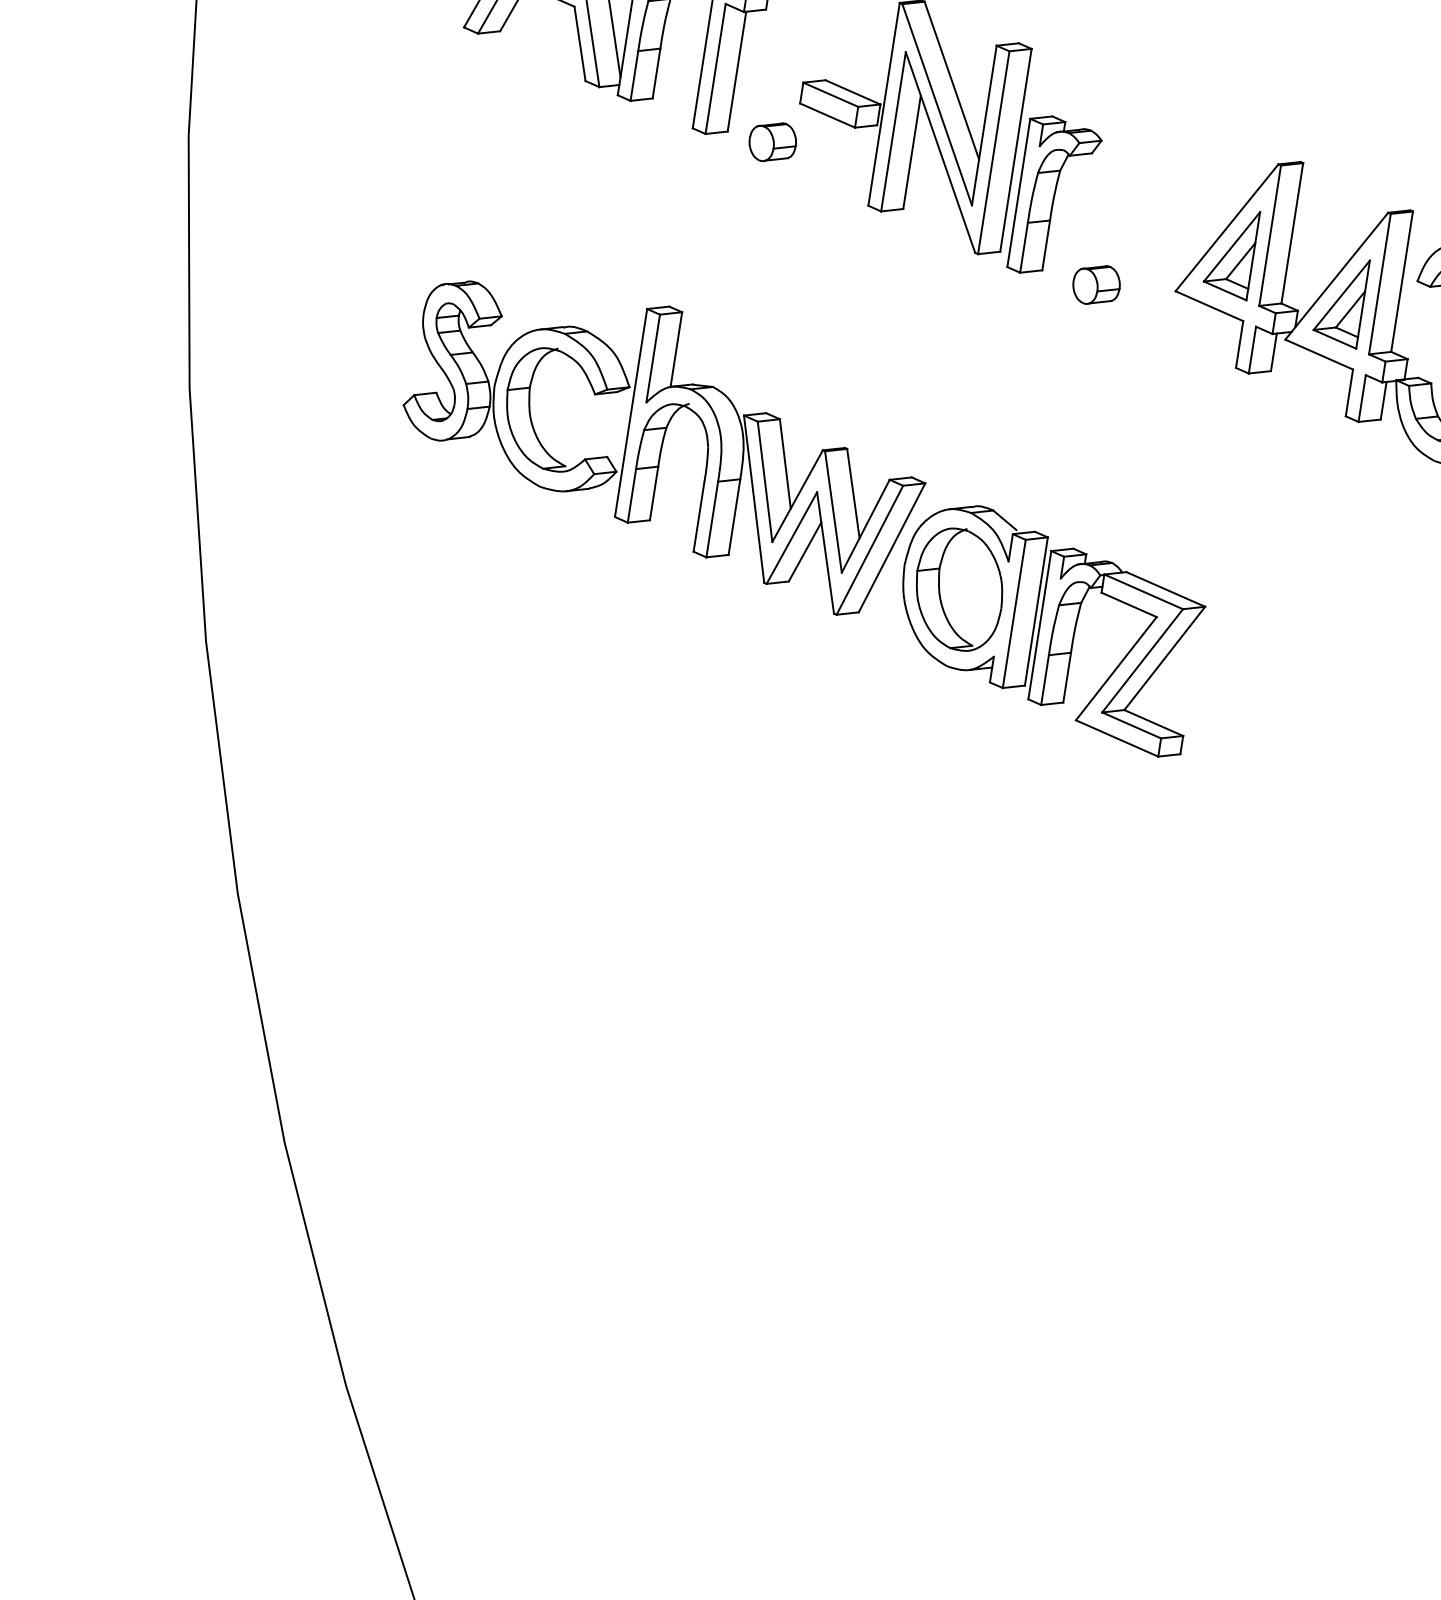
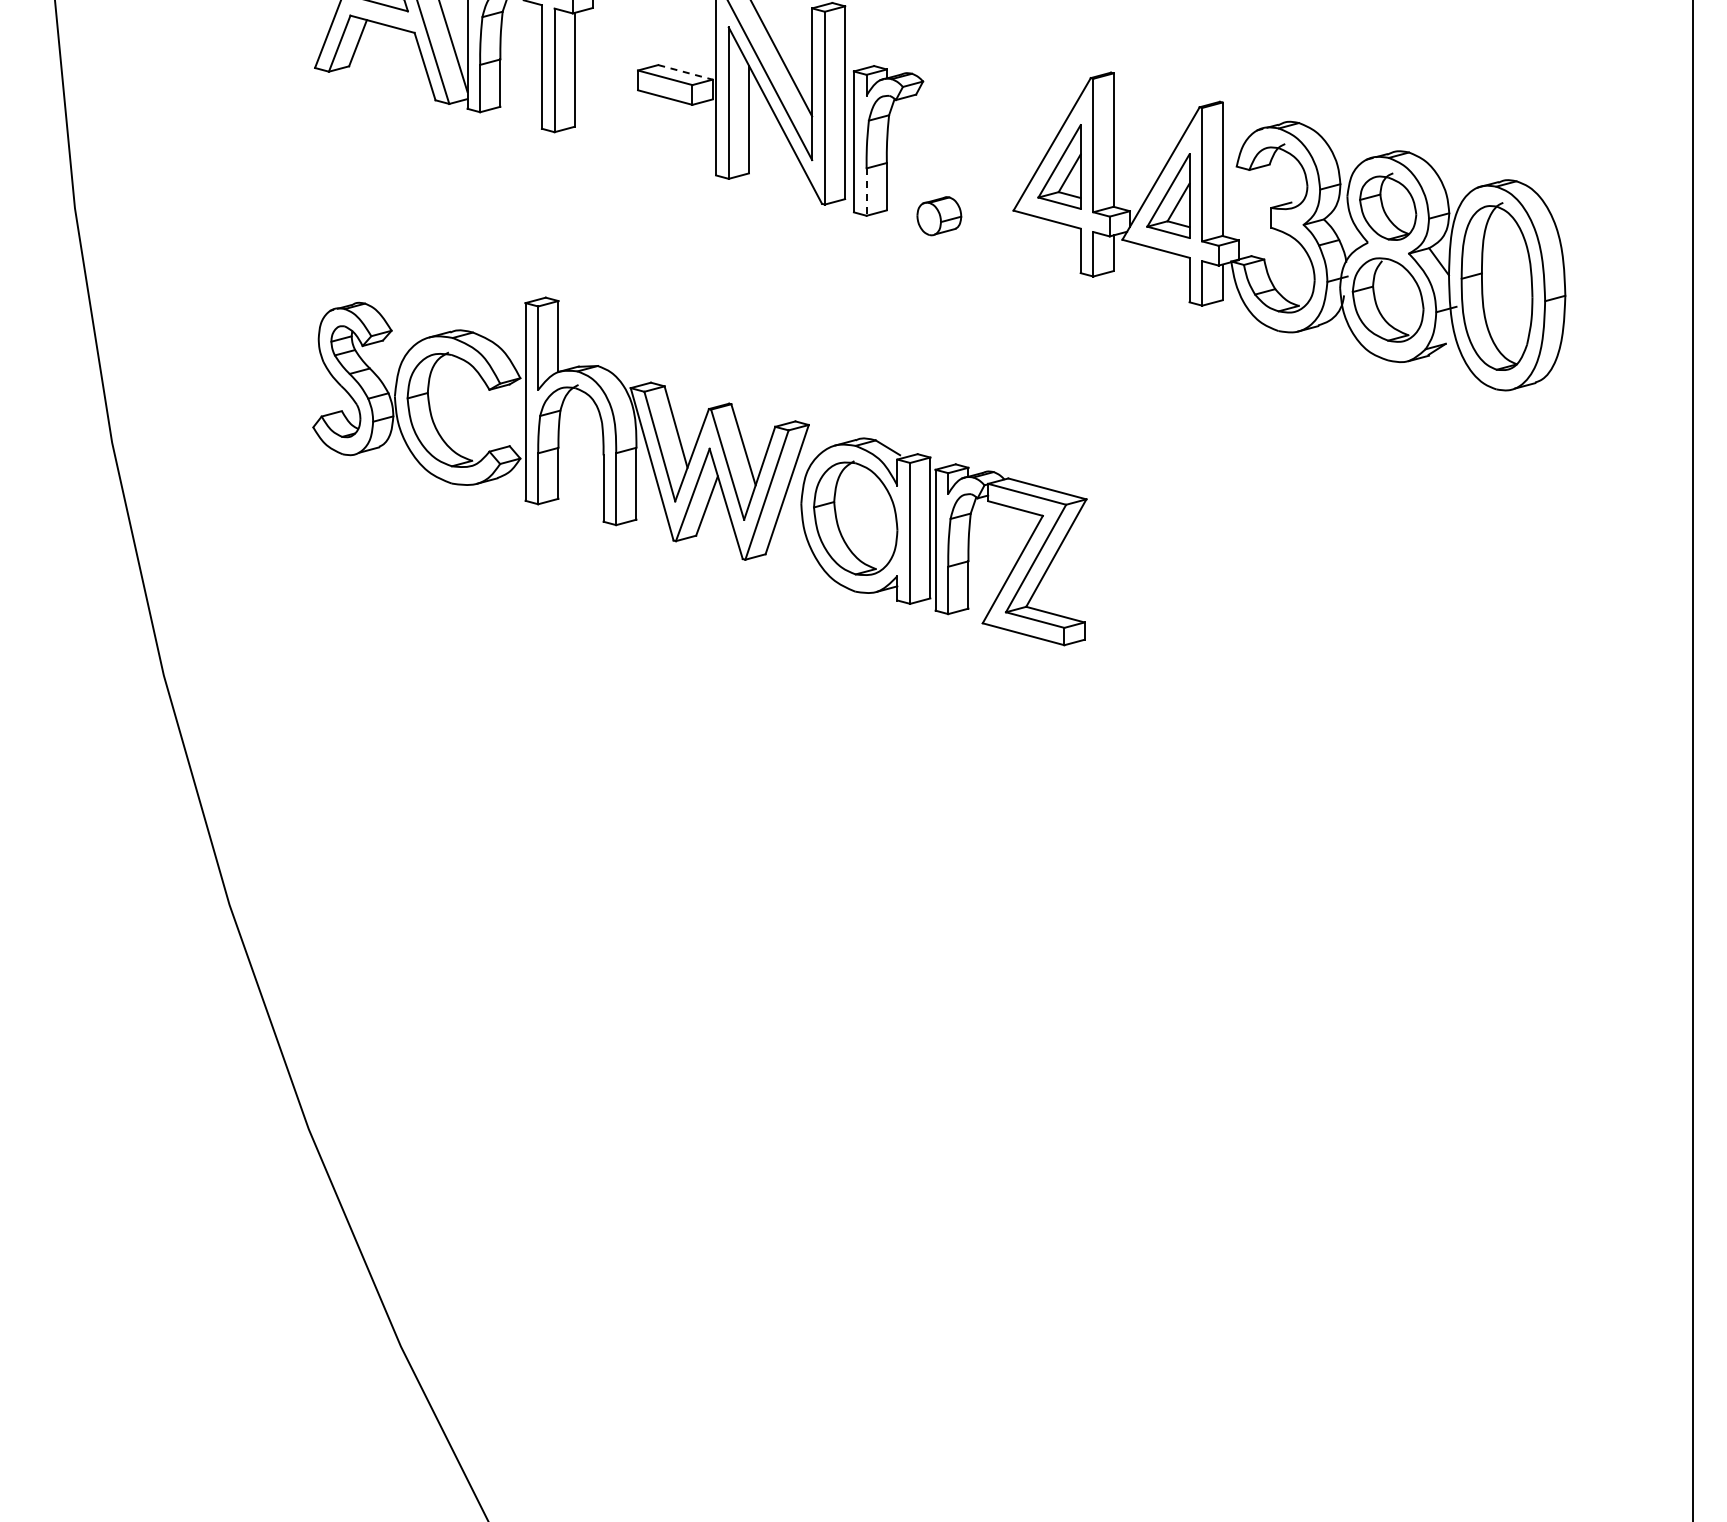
line: (852, 92) -> (685, 72), solid -> dashed
part: (772, 142) -> (617, 130), removed
line: (1023, 248) -> (866, 192), solid -> dashed

